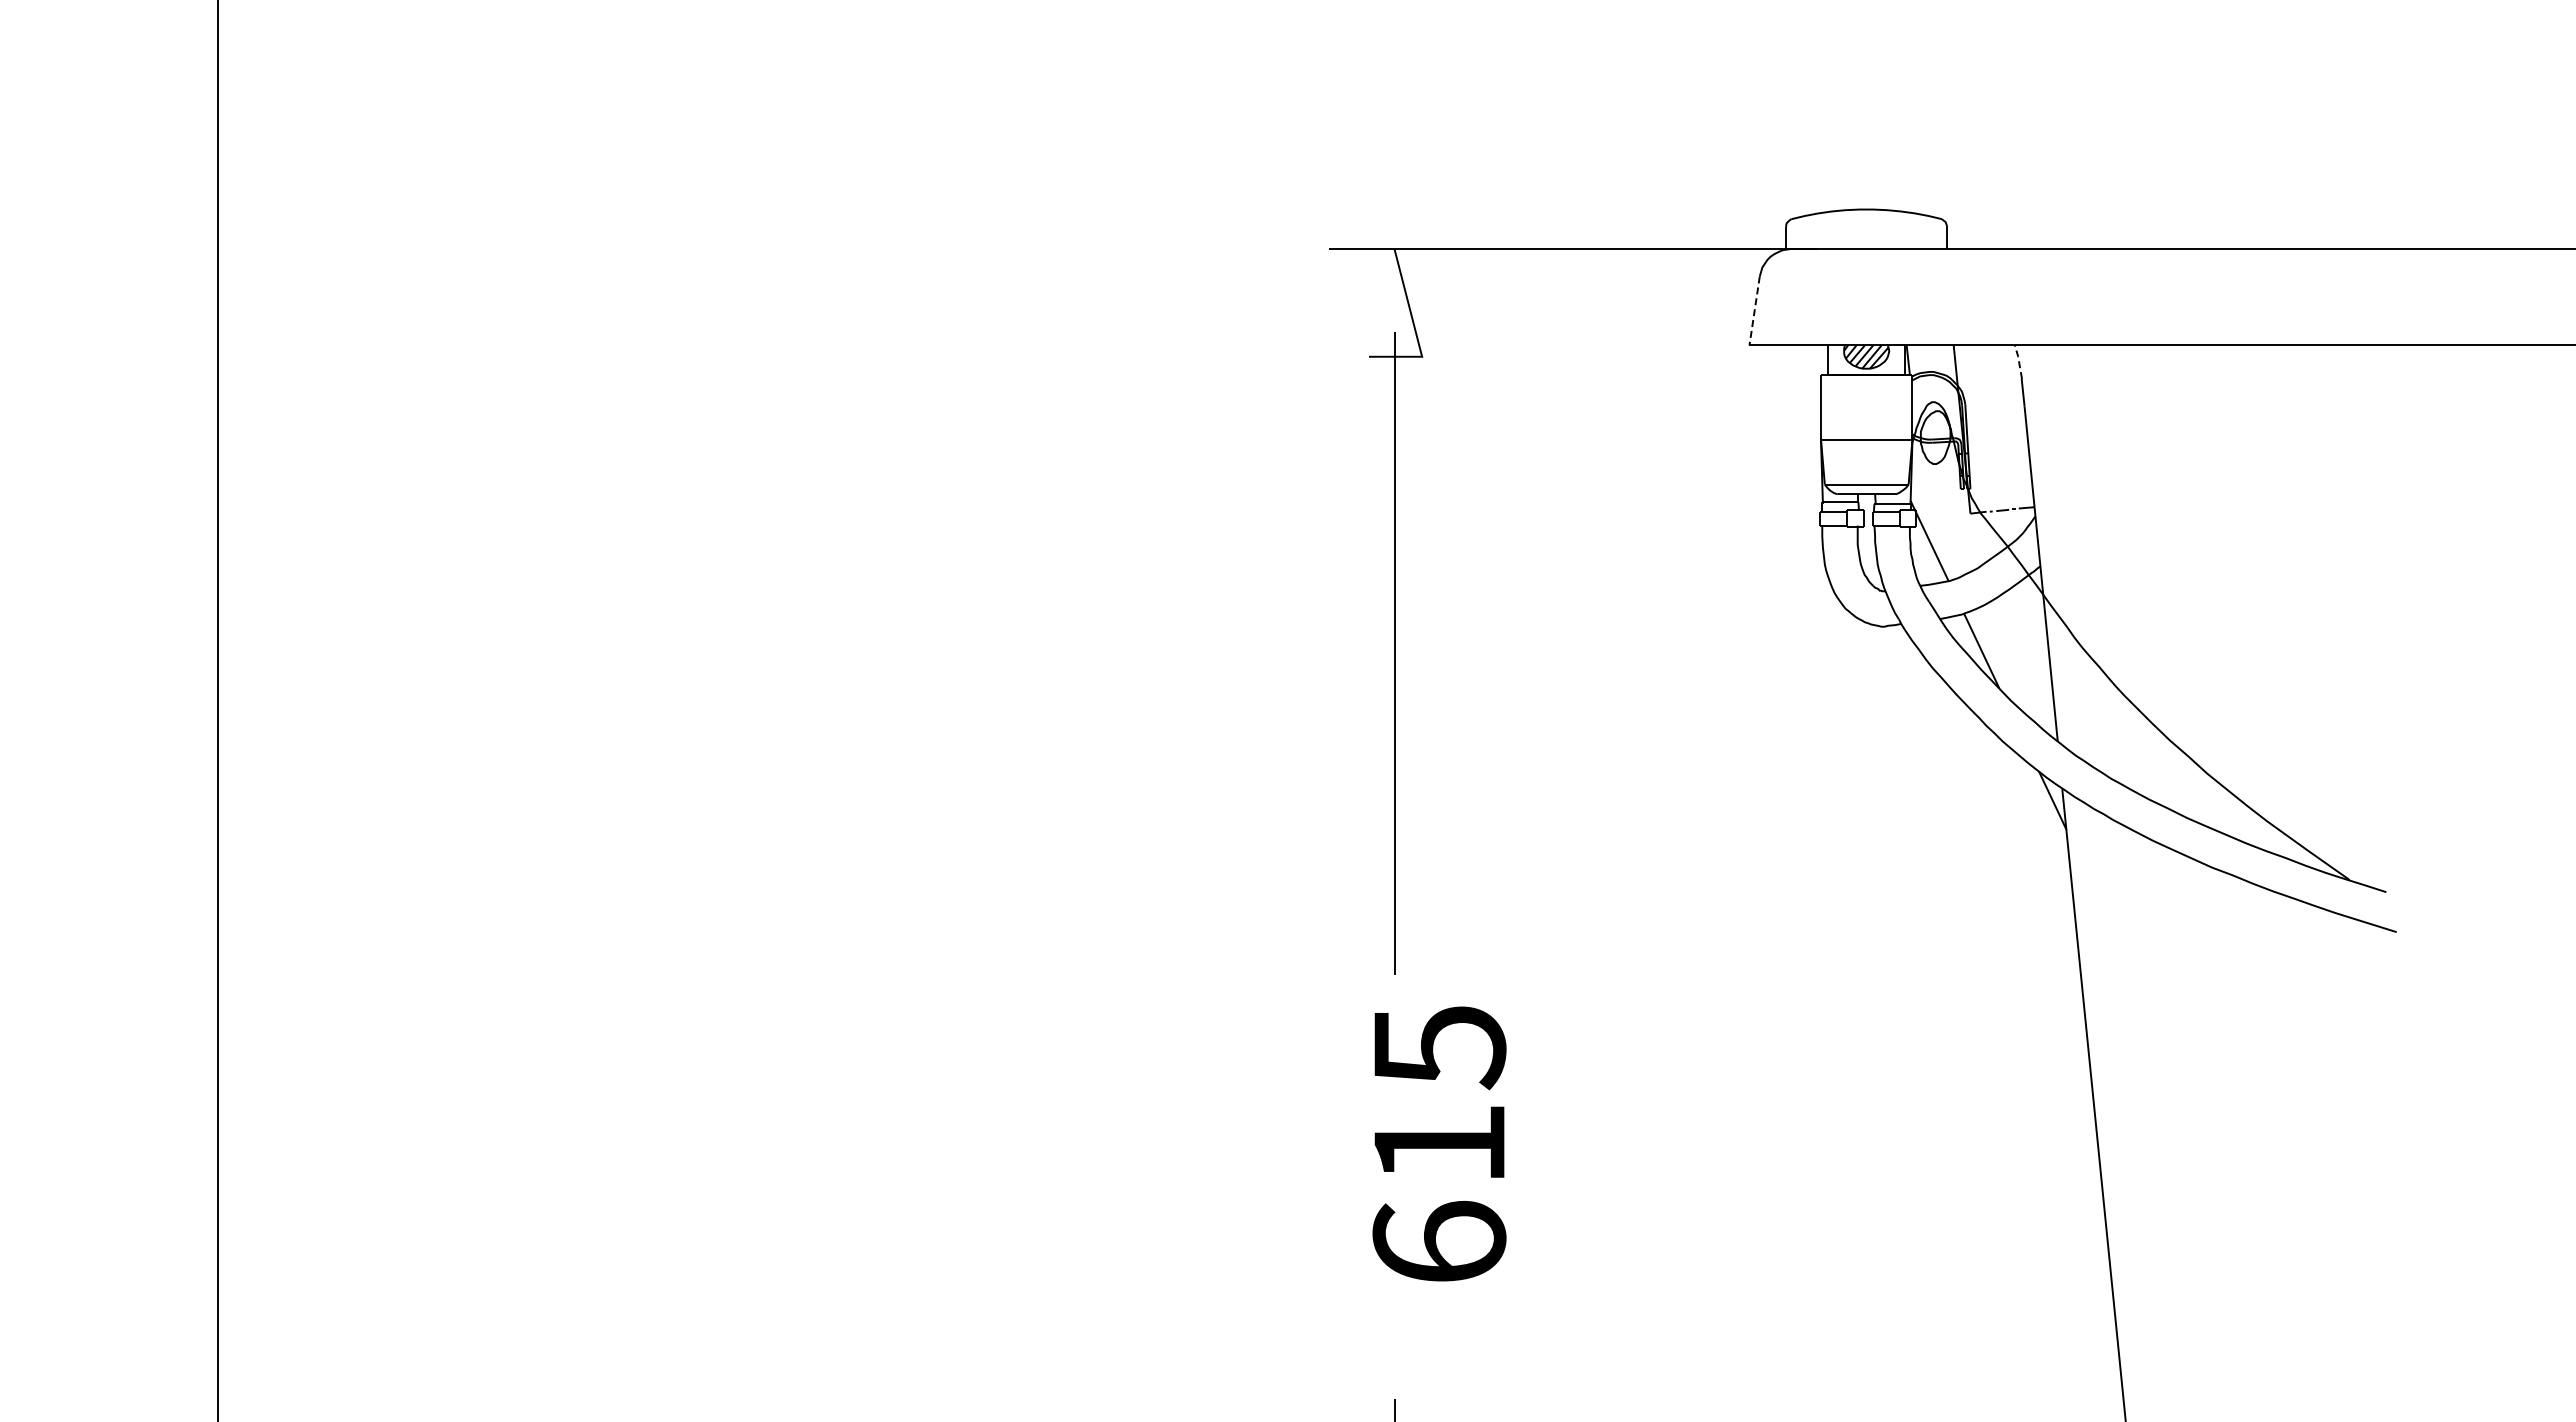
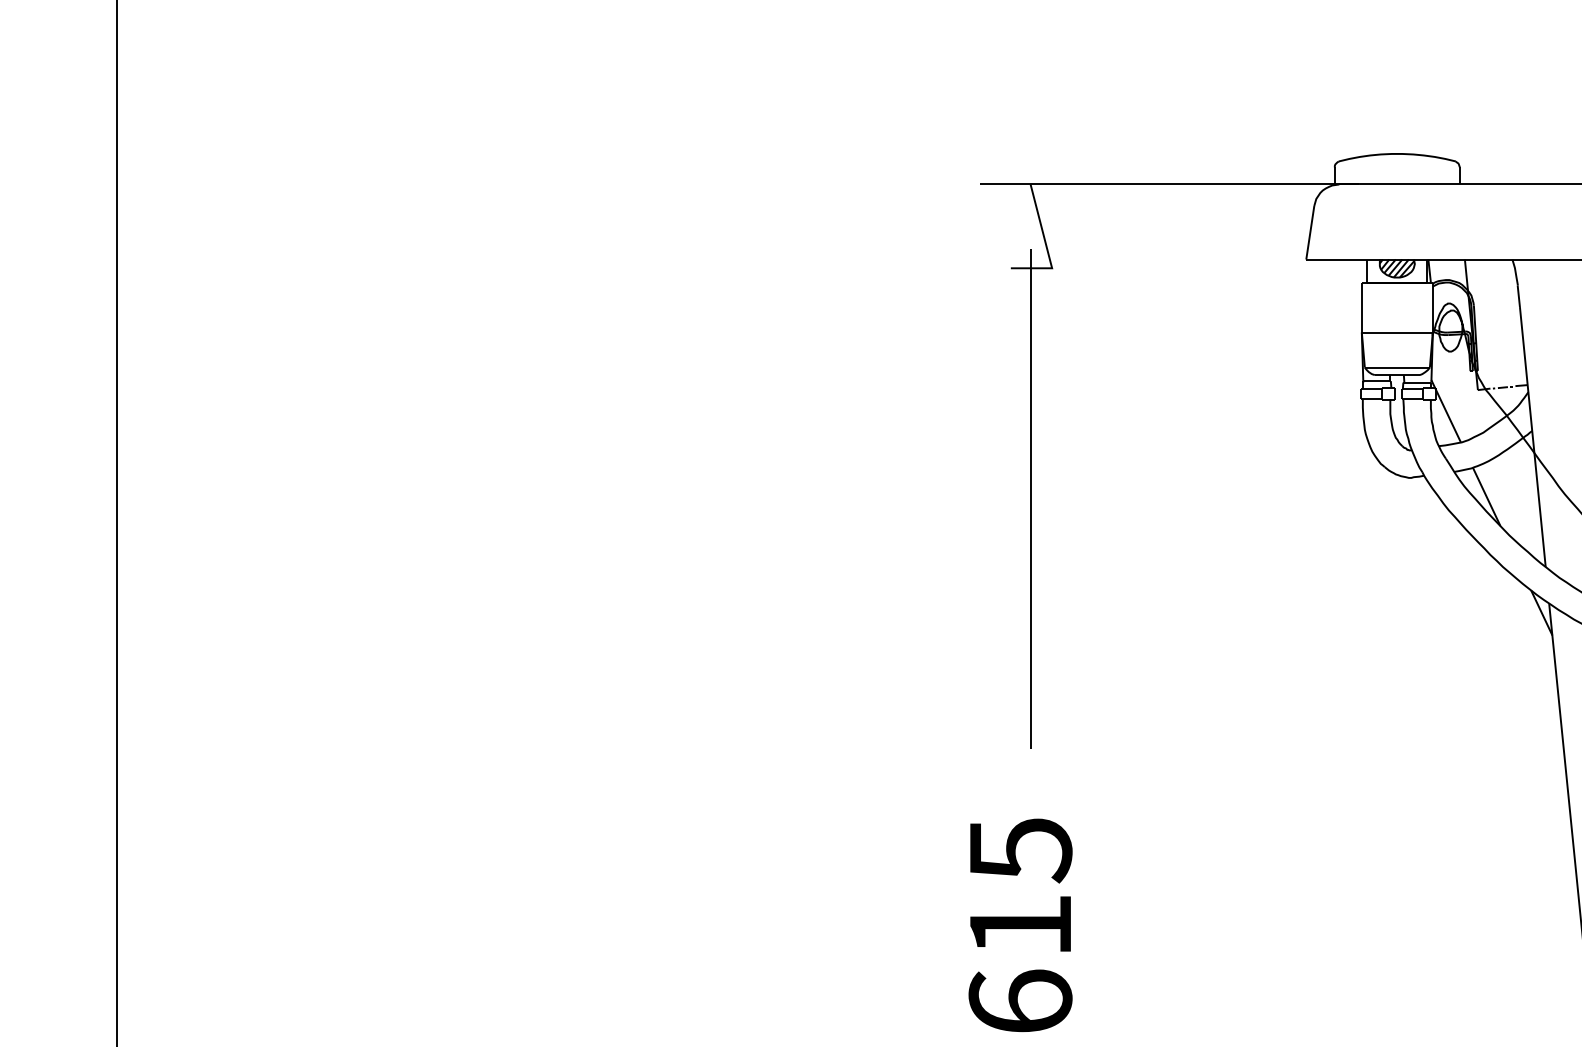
line: (1754, 311) -> (1310, 233), dashed -> solid
line: (2019, 362) -> (1515, 272), dashed -> solid
text: (1439, 1143) -> (1020, 924), moved

